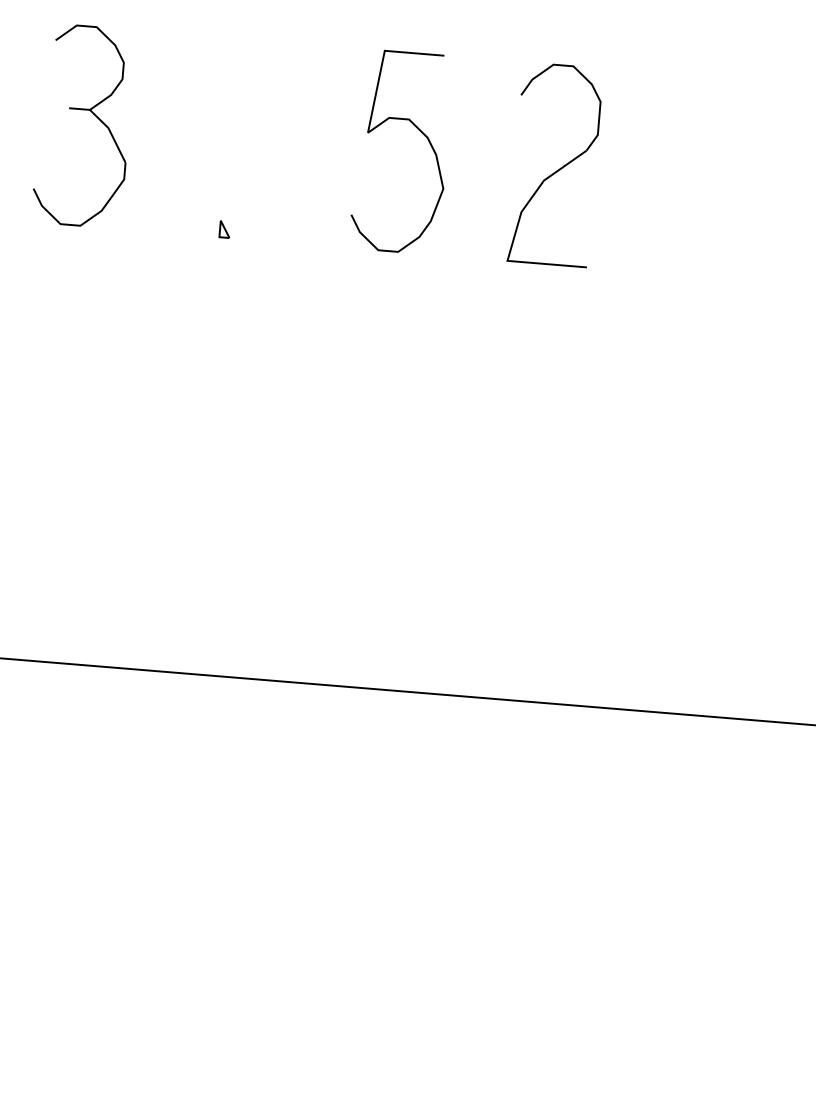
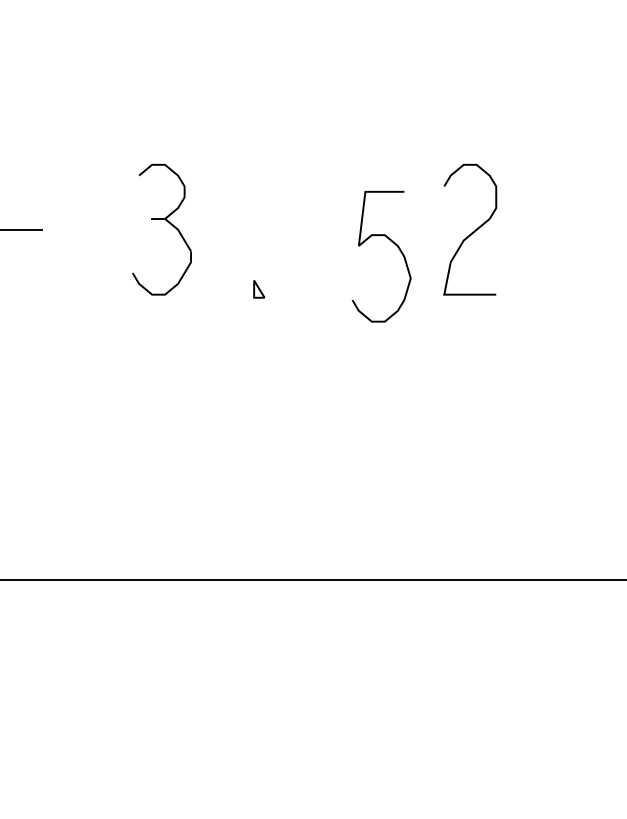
curve: (416, 129) -> (390, 241), moved
part: (223, 229) -> (258, 289), size x1.6

